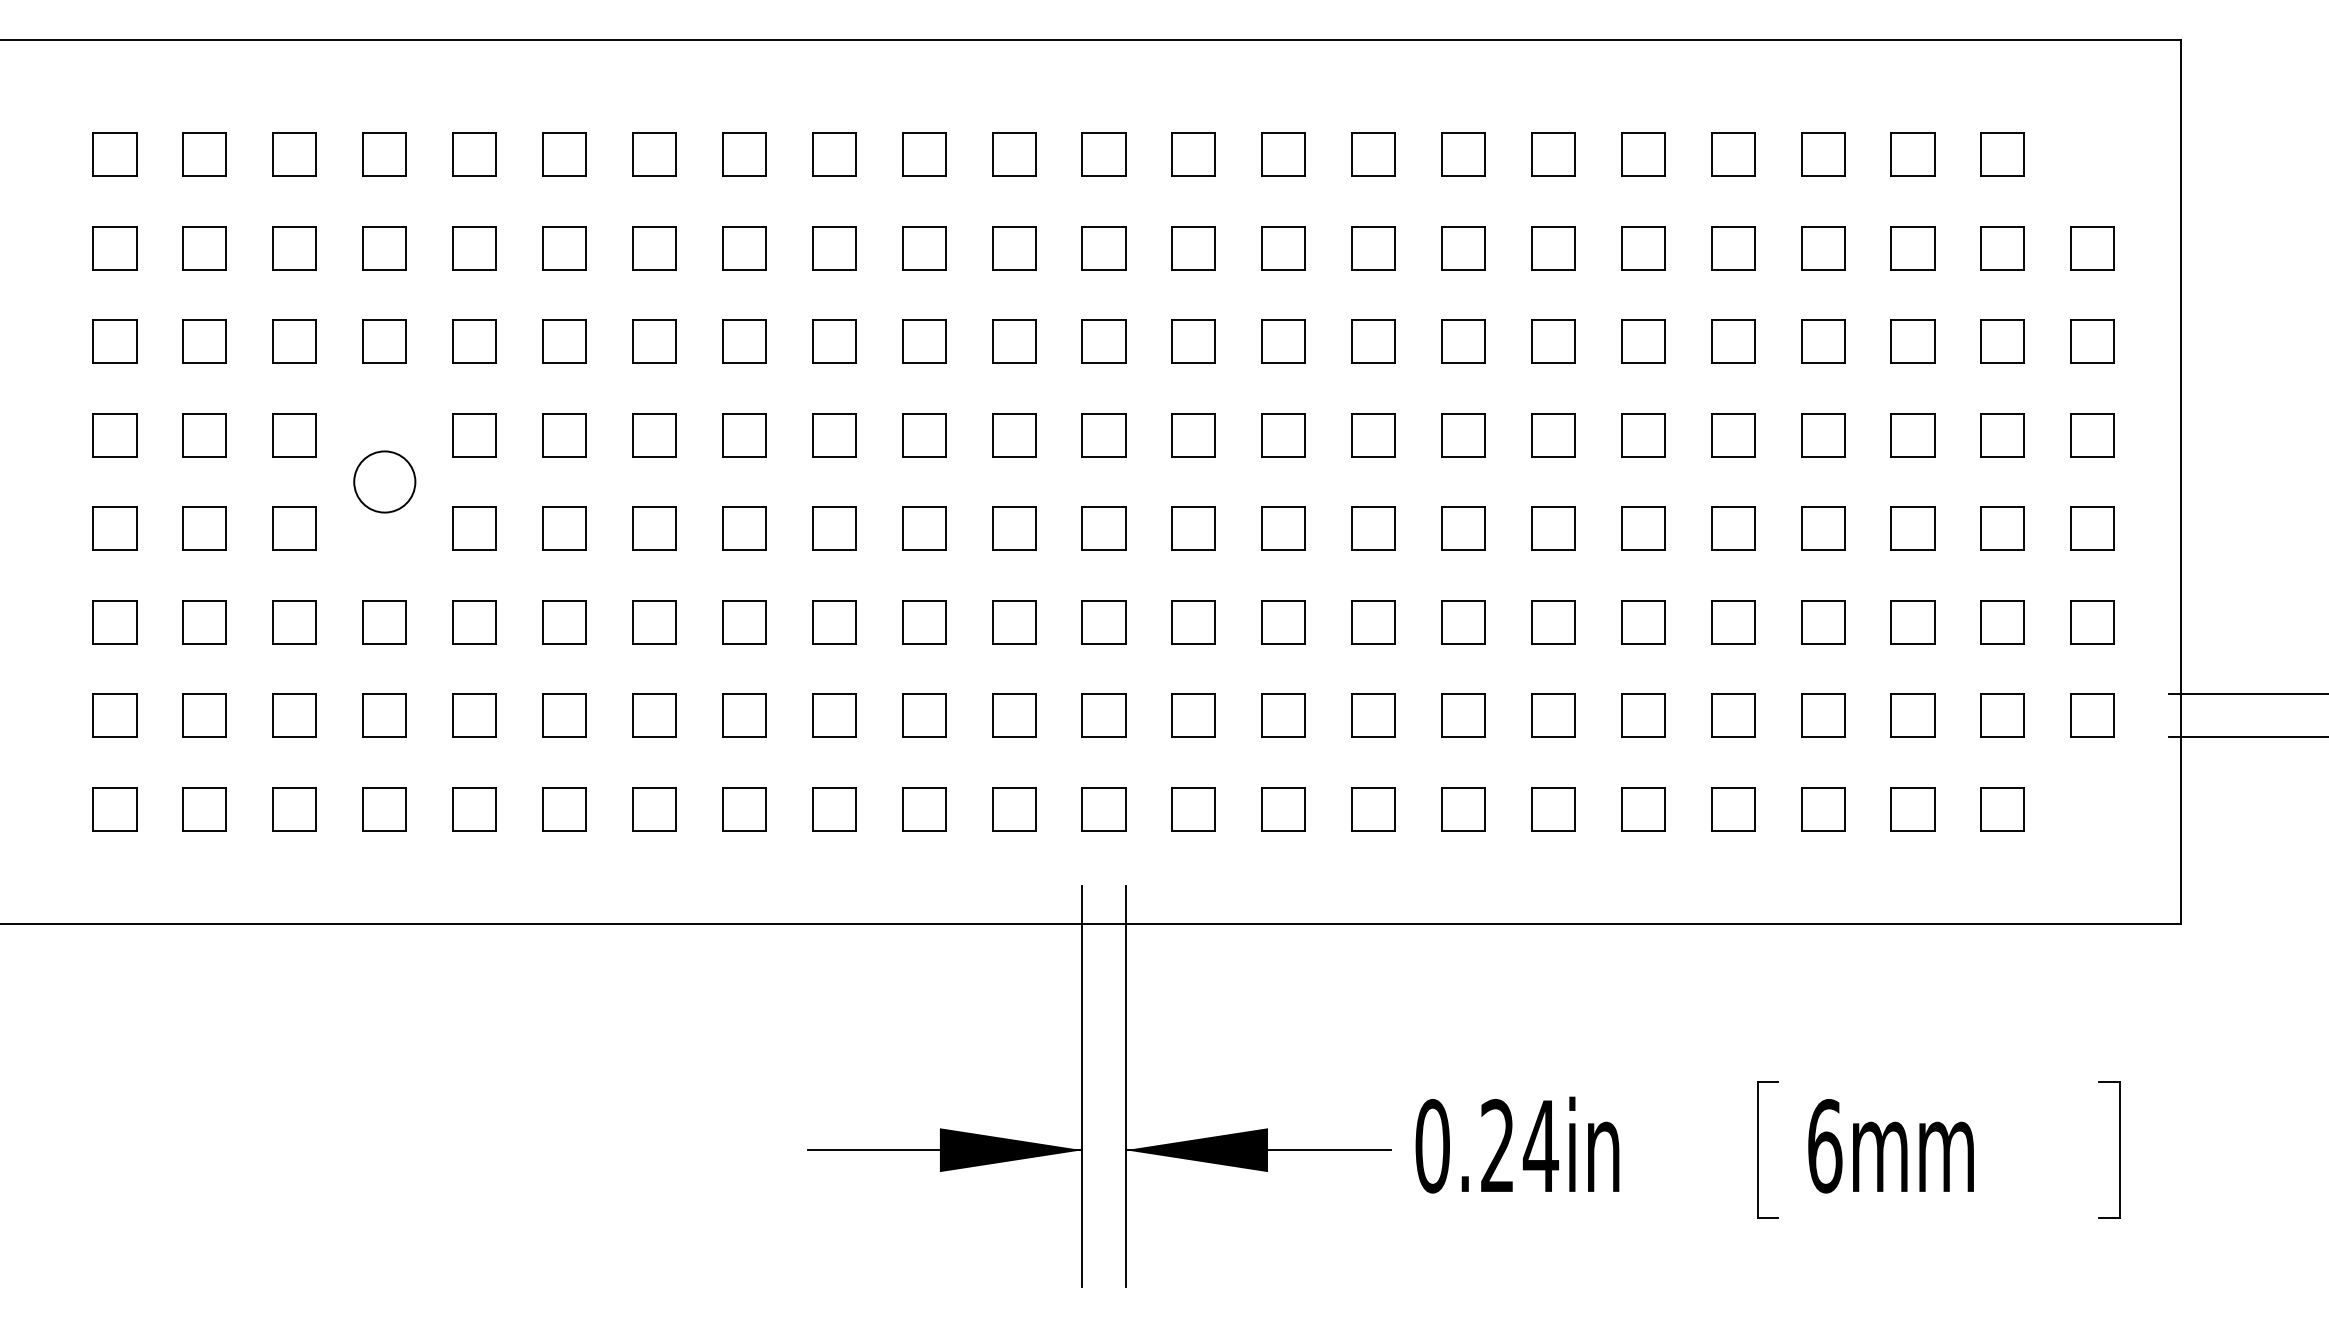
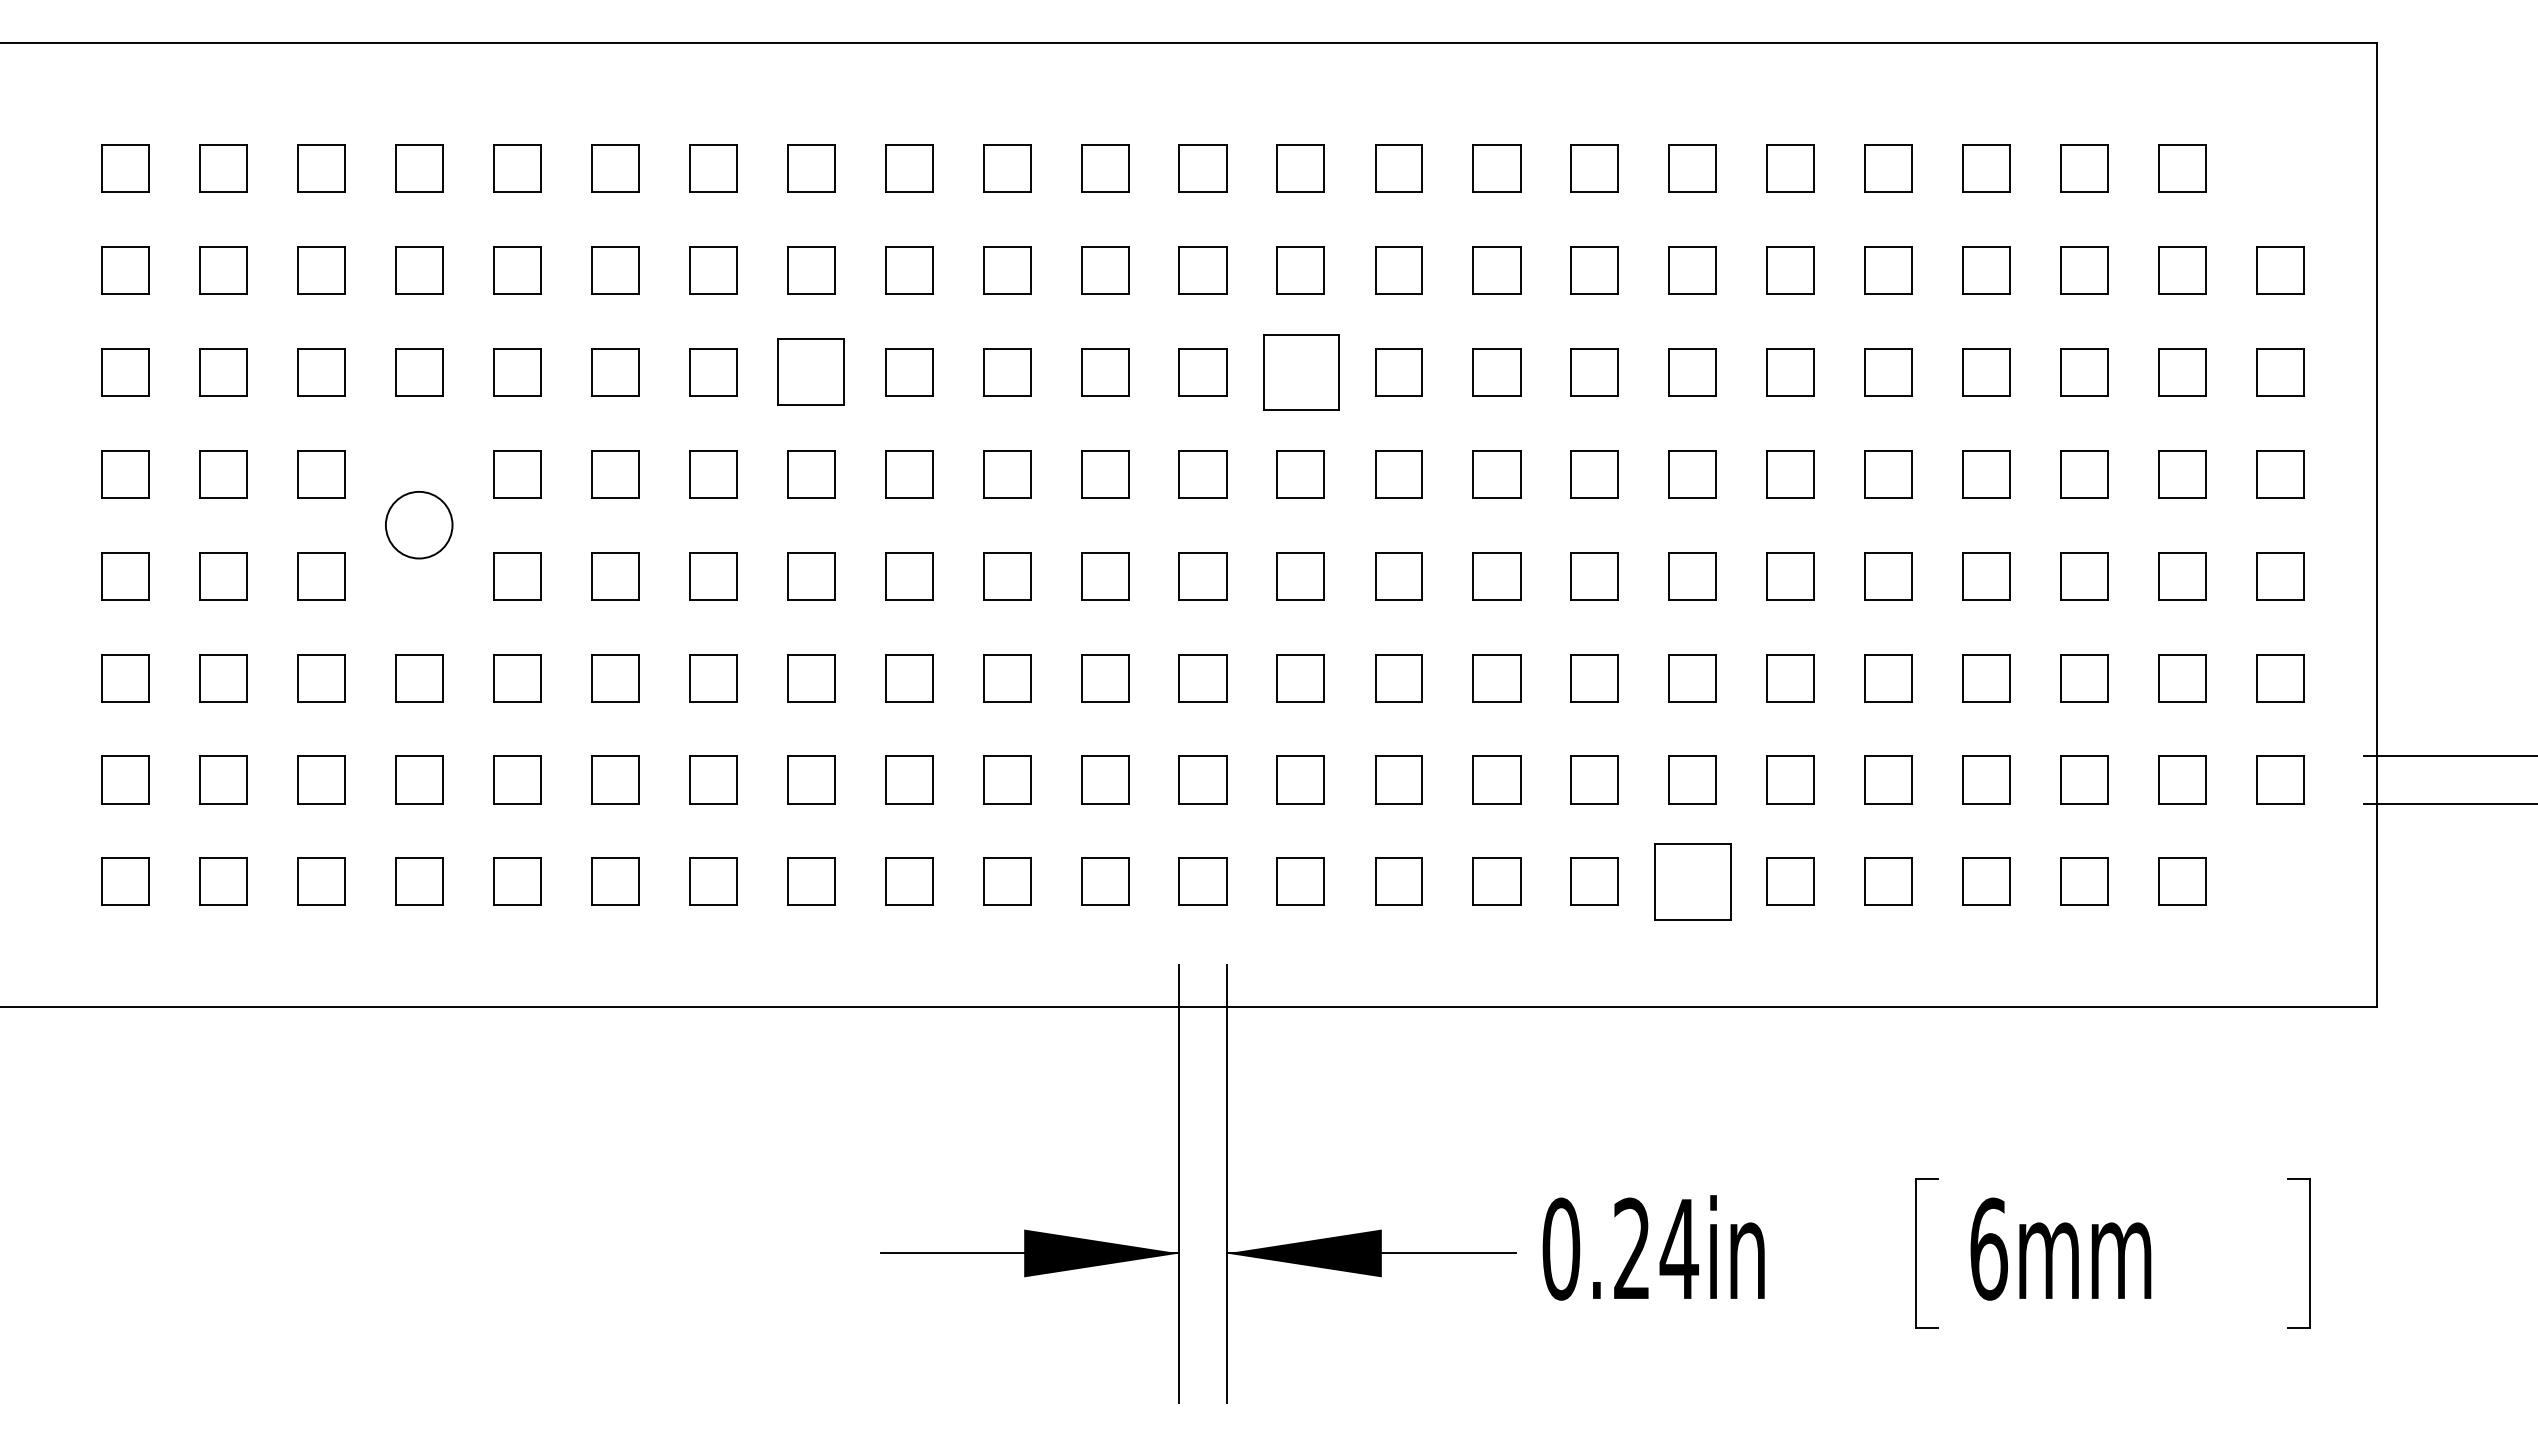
part: (744, 341) -> (811, 372), size x1.4
part: (1193, 341) -> (1300, 372), size x1.6
part: (1553, 808) -> (1692, 881), size x1.6

